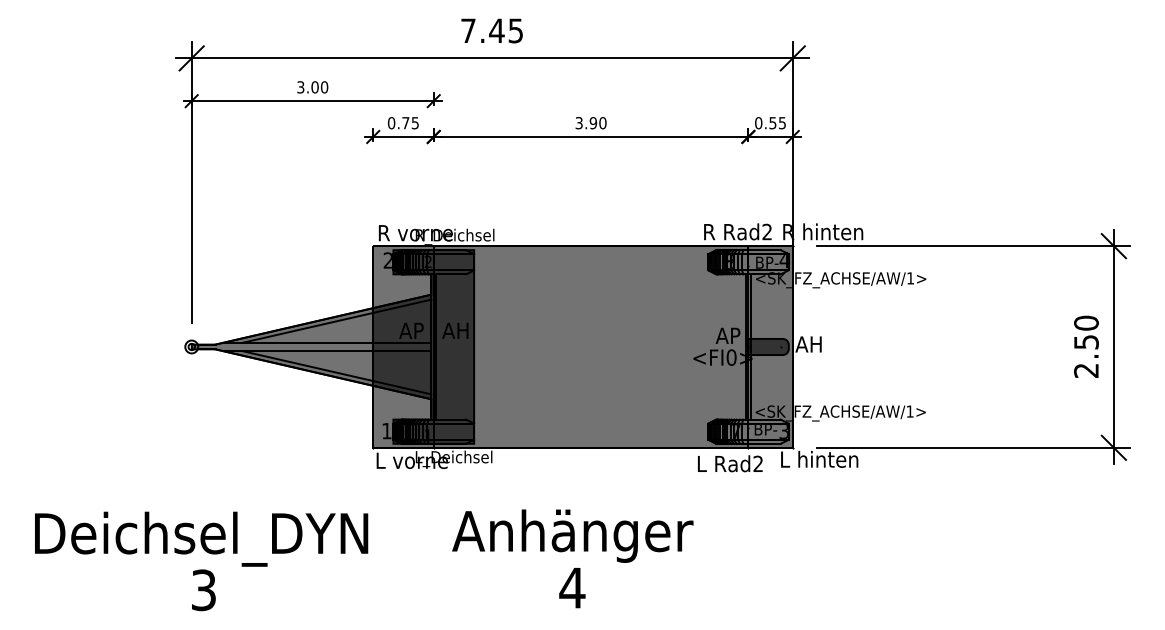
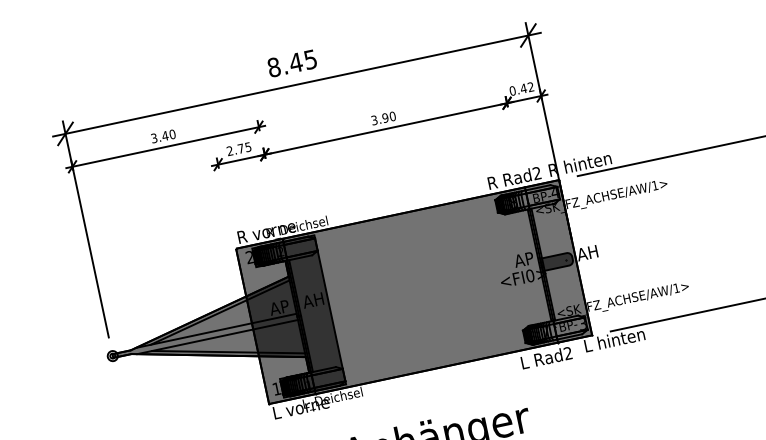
text: (468, 30) -> (274, 67), 7.45 -> 8.45
text: (314, 87) -> (164, 136), 3.00 -> 3.40
text: (391, 123) -> (230, 151), 0.75 -> 2.75
text: (777, 123) -> (527, 88), 0.55 -> 0.42

